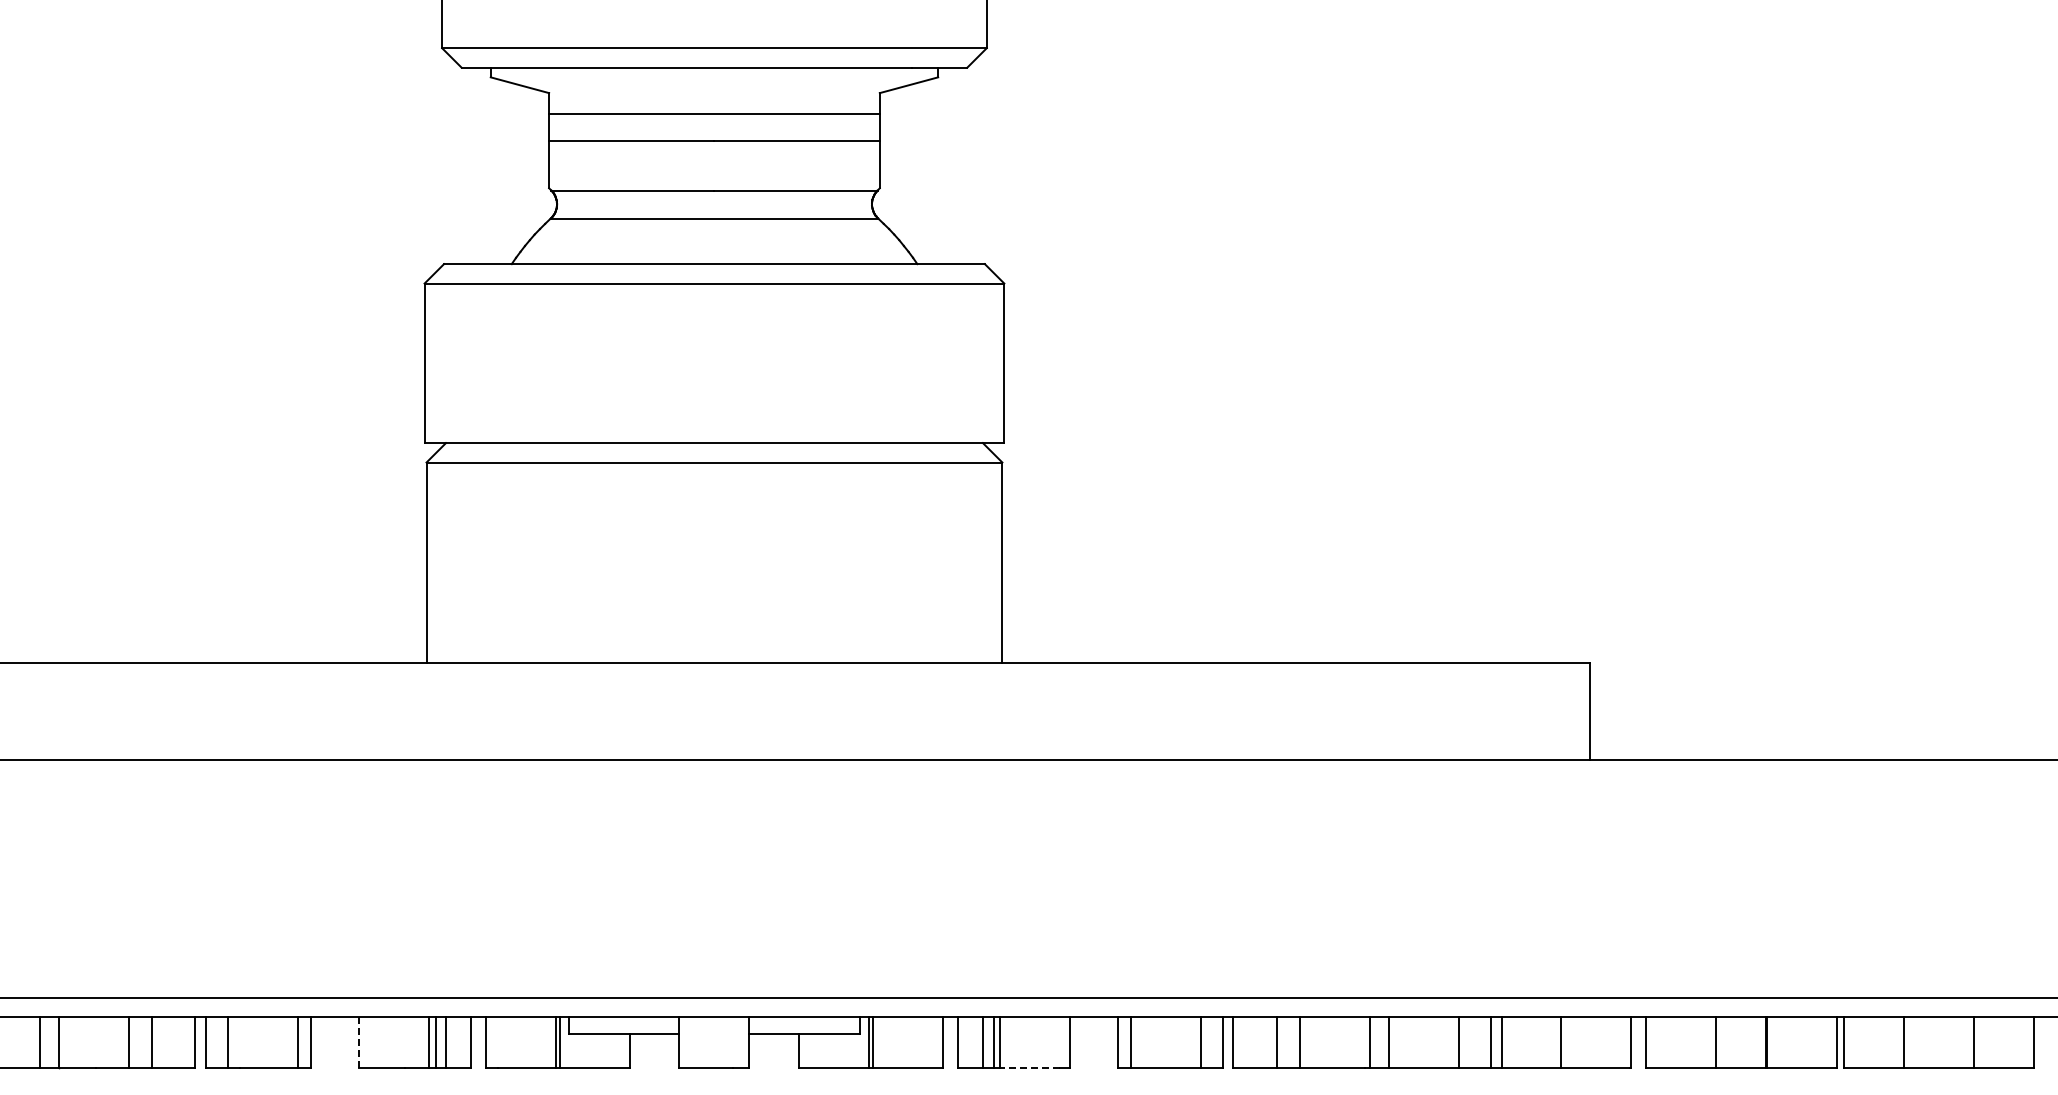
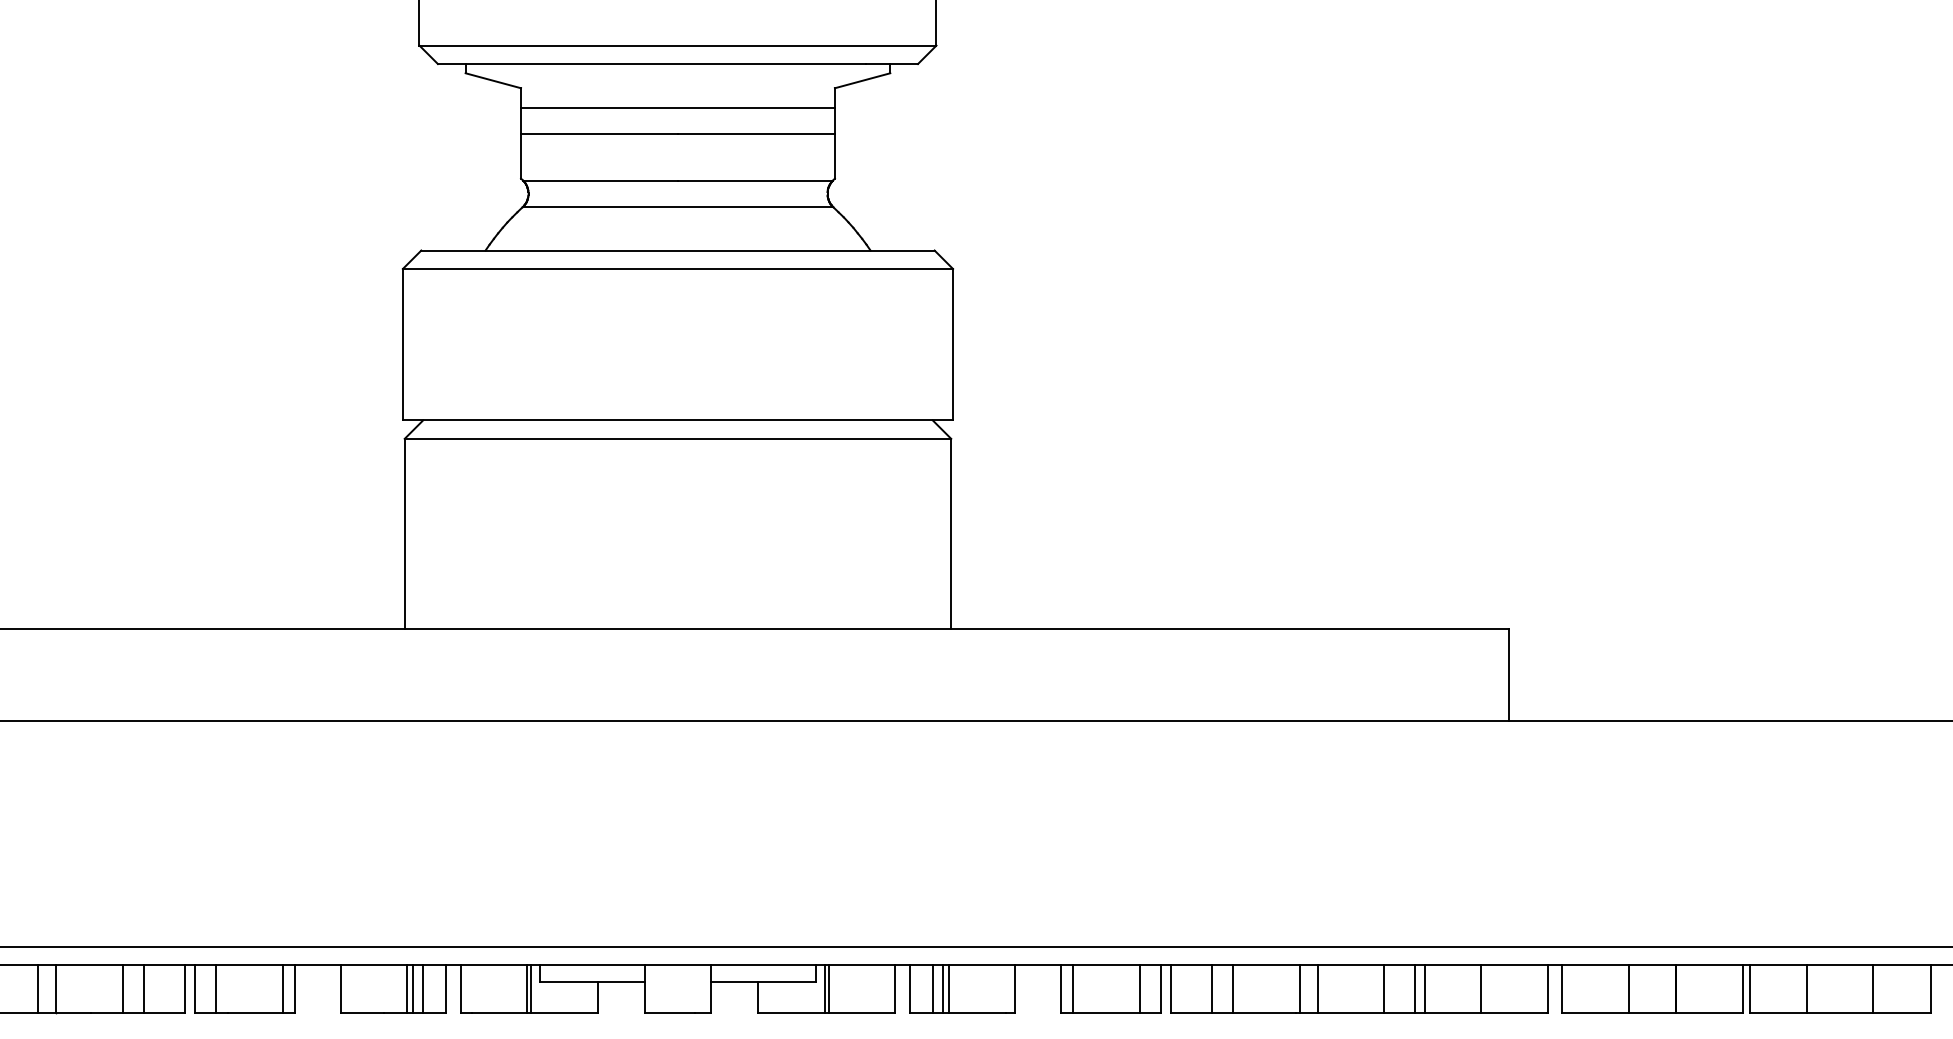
line: (359, 1041) -> (341, 988), dashed -> solid
line: (1029, 1067) -> (976, 1013), dashed -> solid

